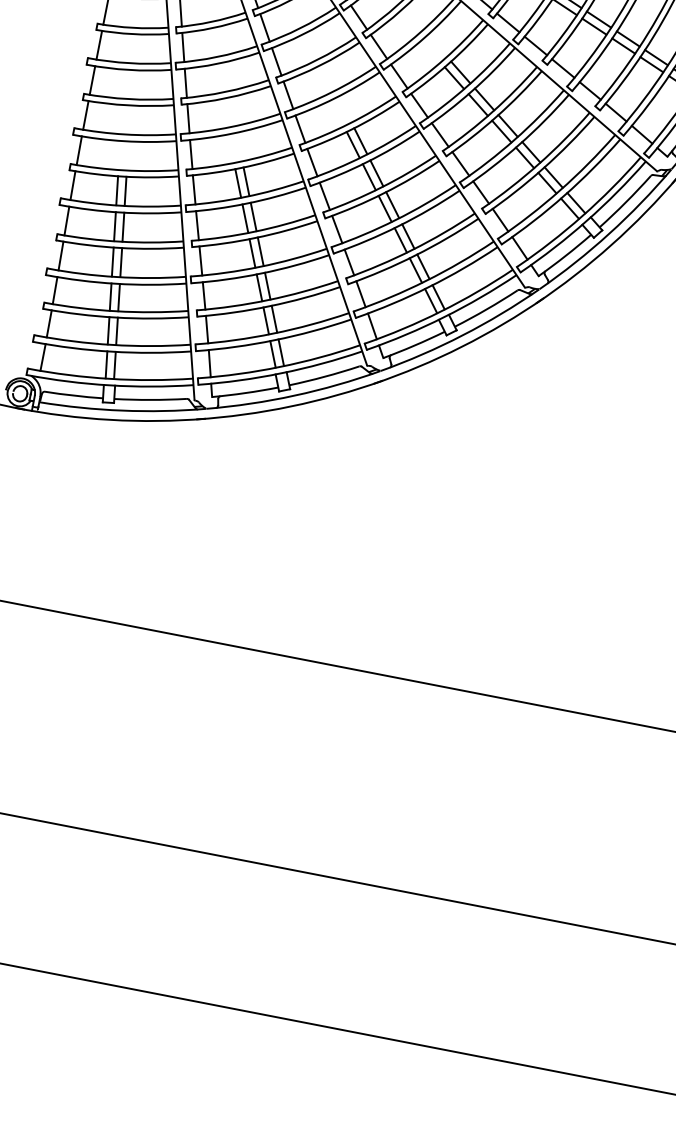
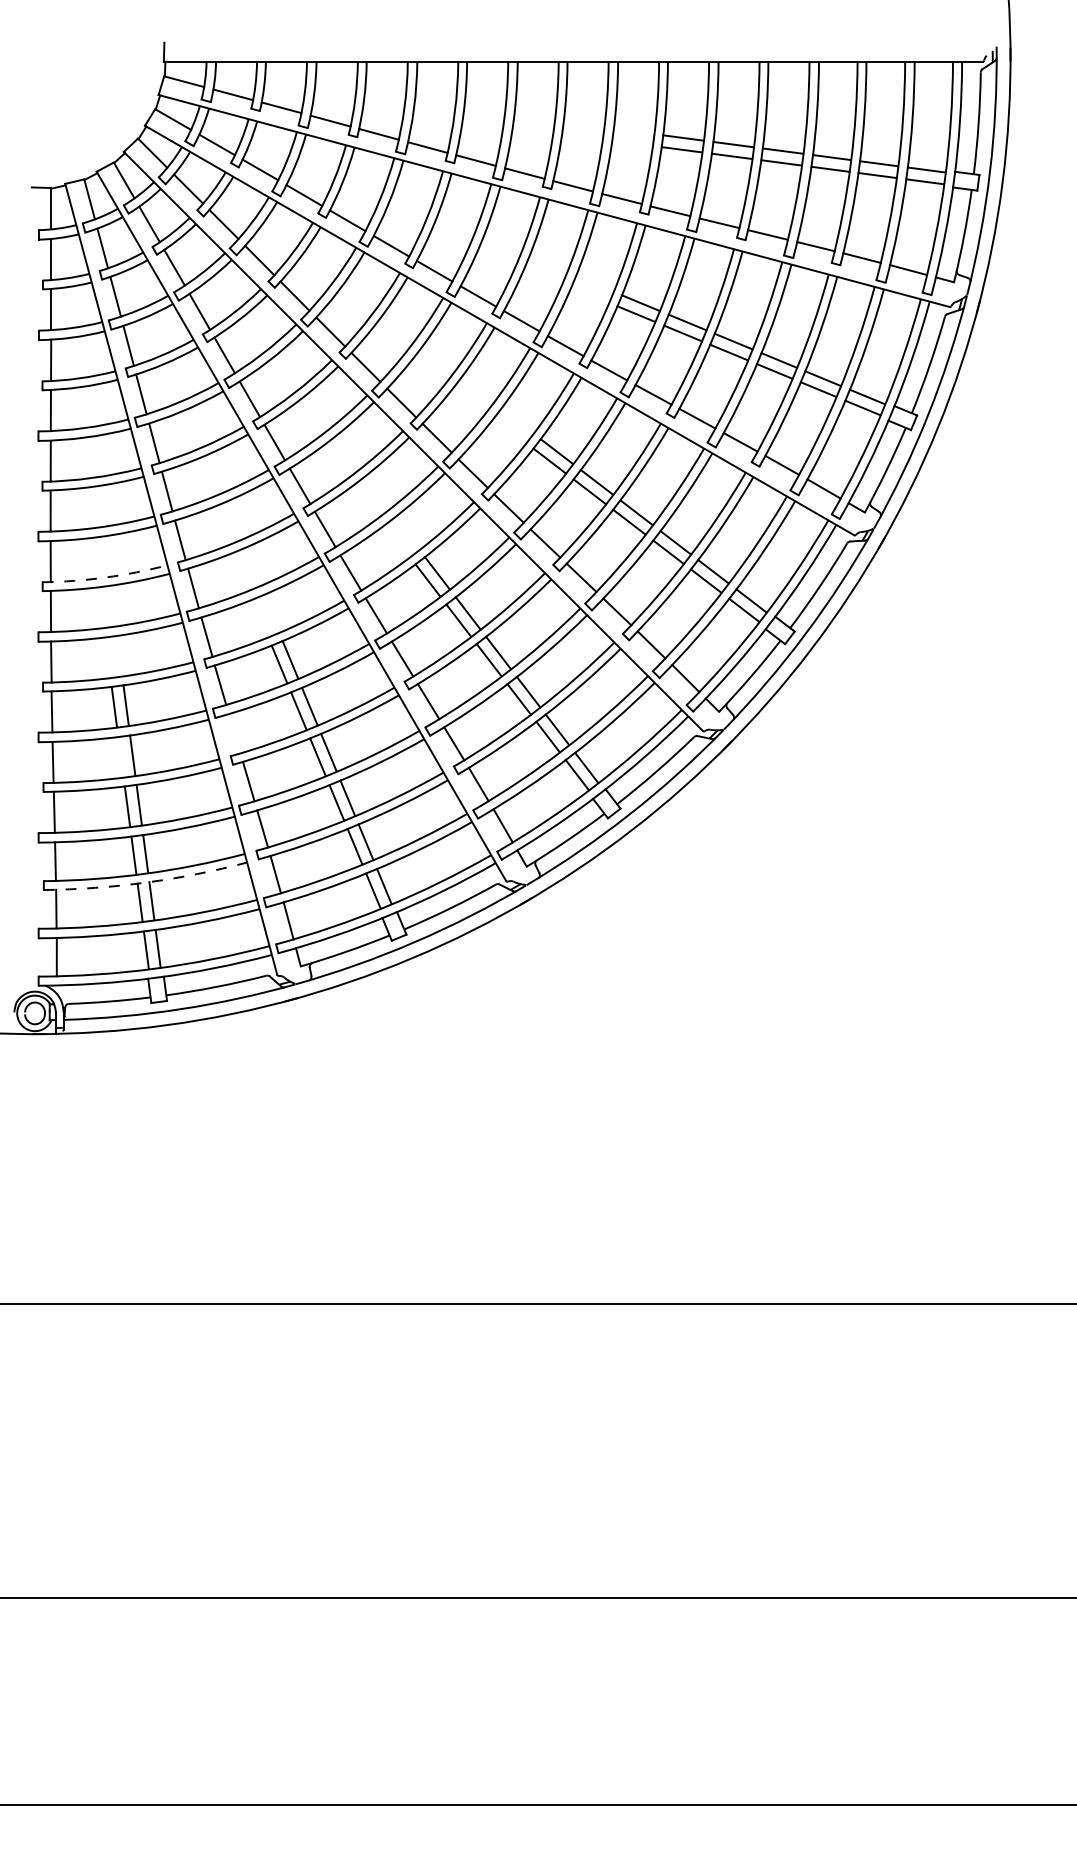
arc: (128, 99) -> (105, 577), solid -> dashed
line: (197, 225) -> (234, 733), removed
line: (114, 226) -> (120, 757), removed
arc: (115, 317) -> (146, 882), solid -> dashed

